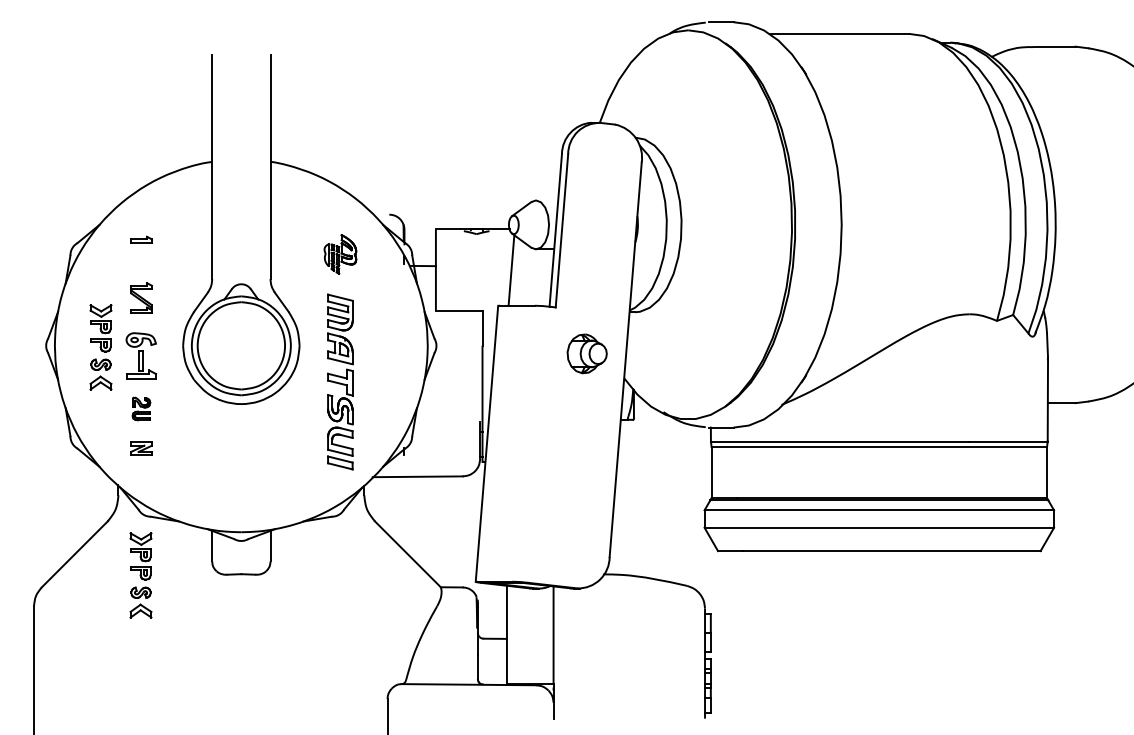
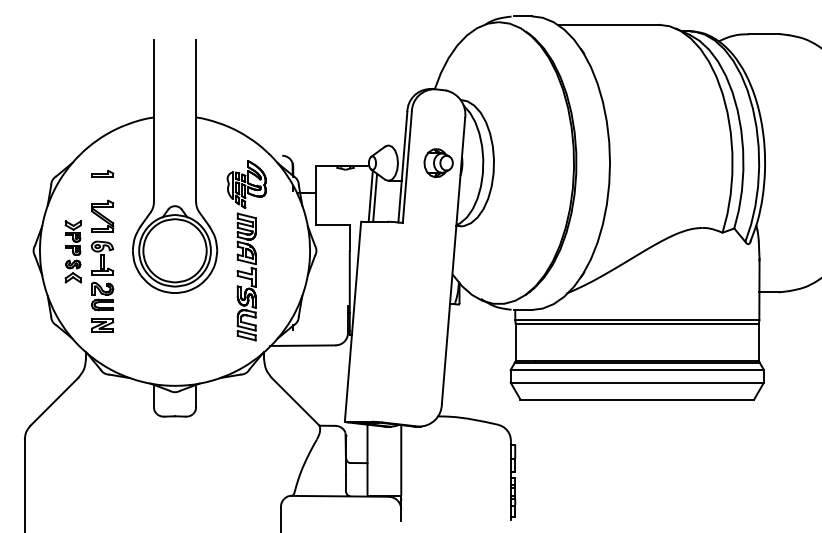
part: (141, 239) -> (102, 173), size x1.43
part: (340, 254) -> (246, 184), size x1.67
line: (517, 272) -> (375, 197), added
part: (141, 297) -> (102, 215), size x1.43
part: (586, 353) -> (438, 162), moved
part: (141, 408) -> (102, 296), size x1.67
part: (141, 448) -> (102, 325), size x1.43
part: (140, 575) -> (101, 417), removed

